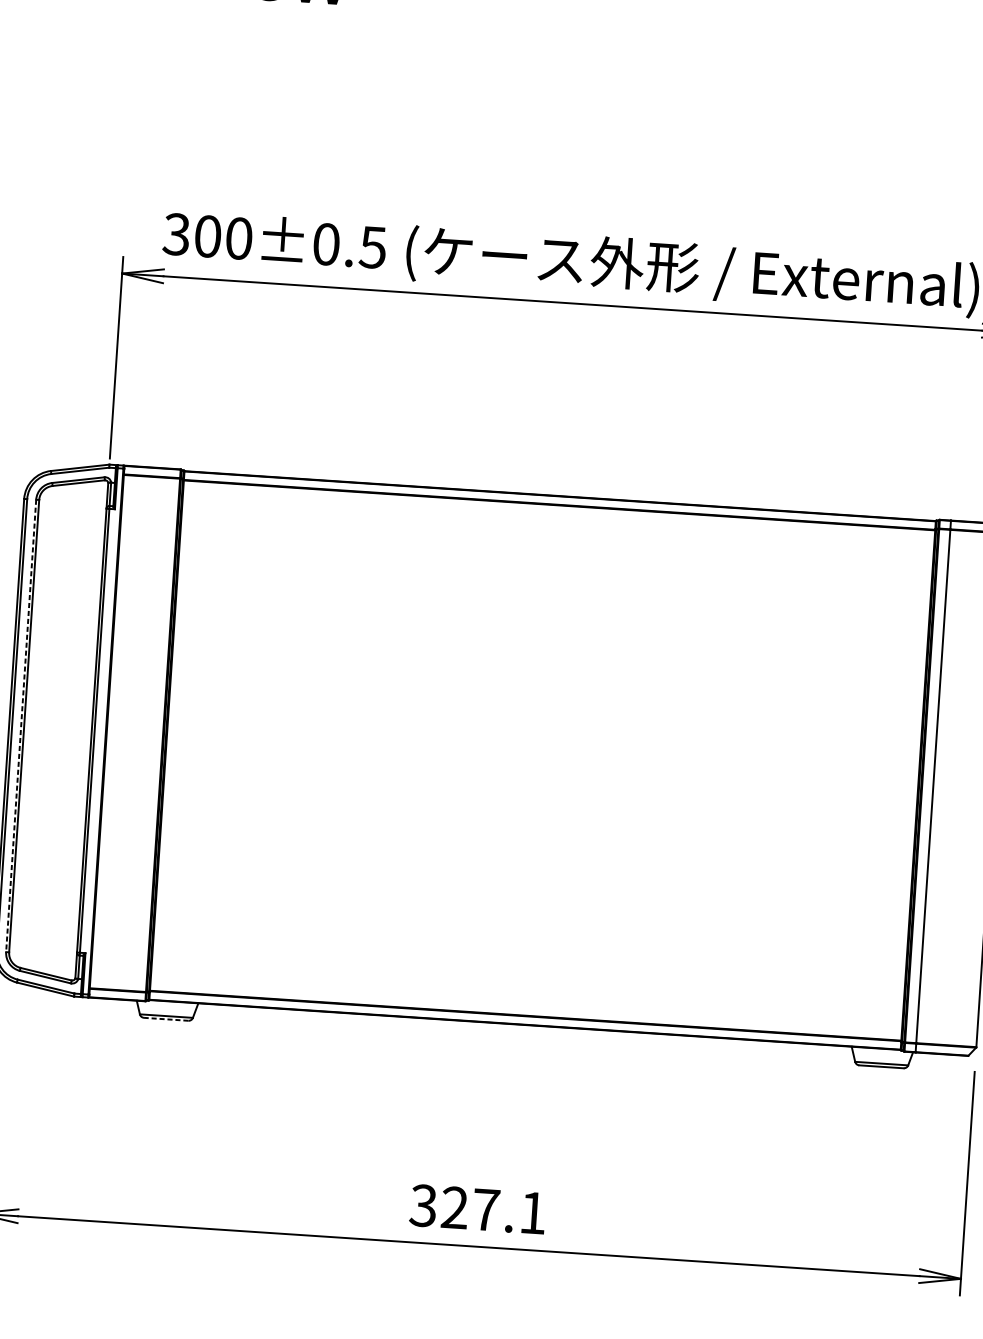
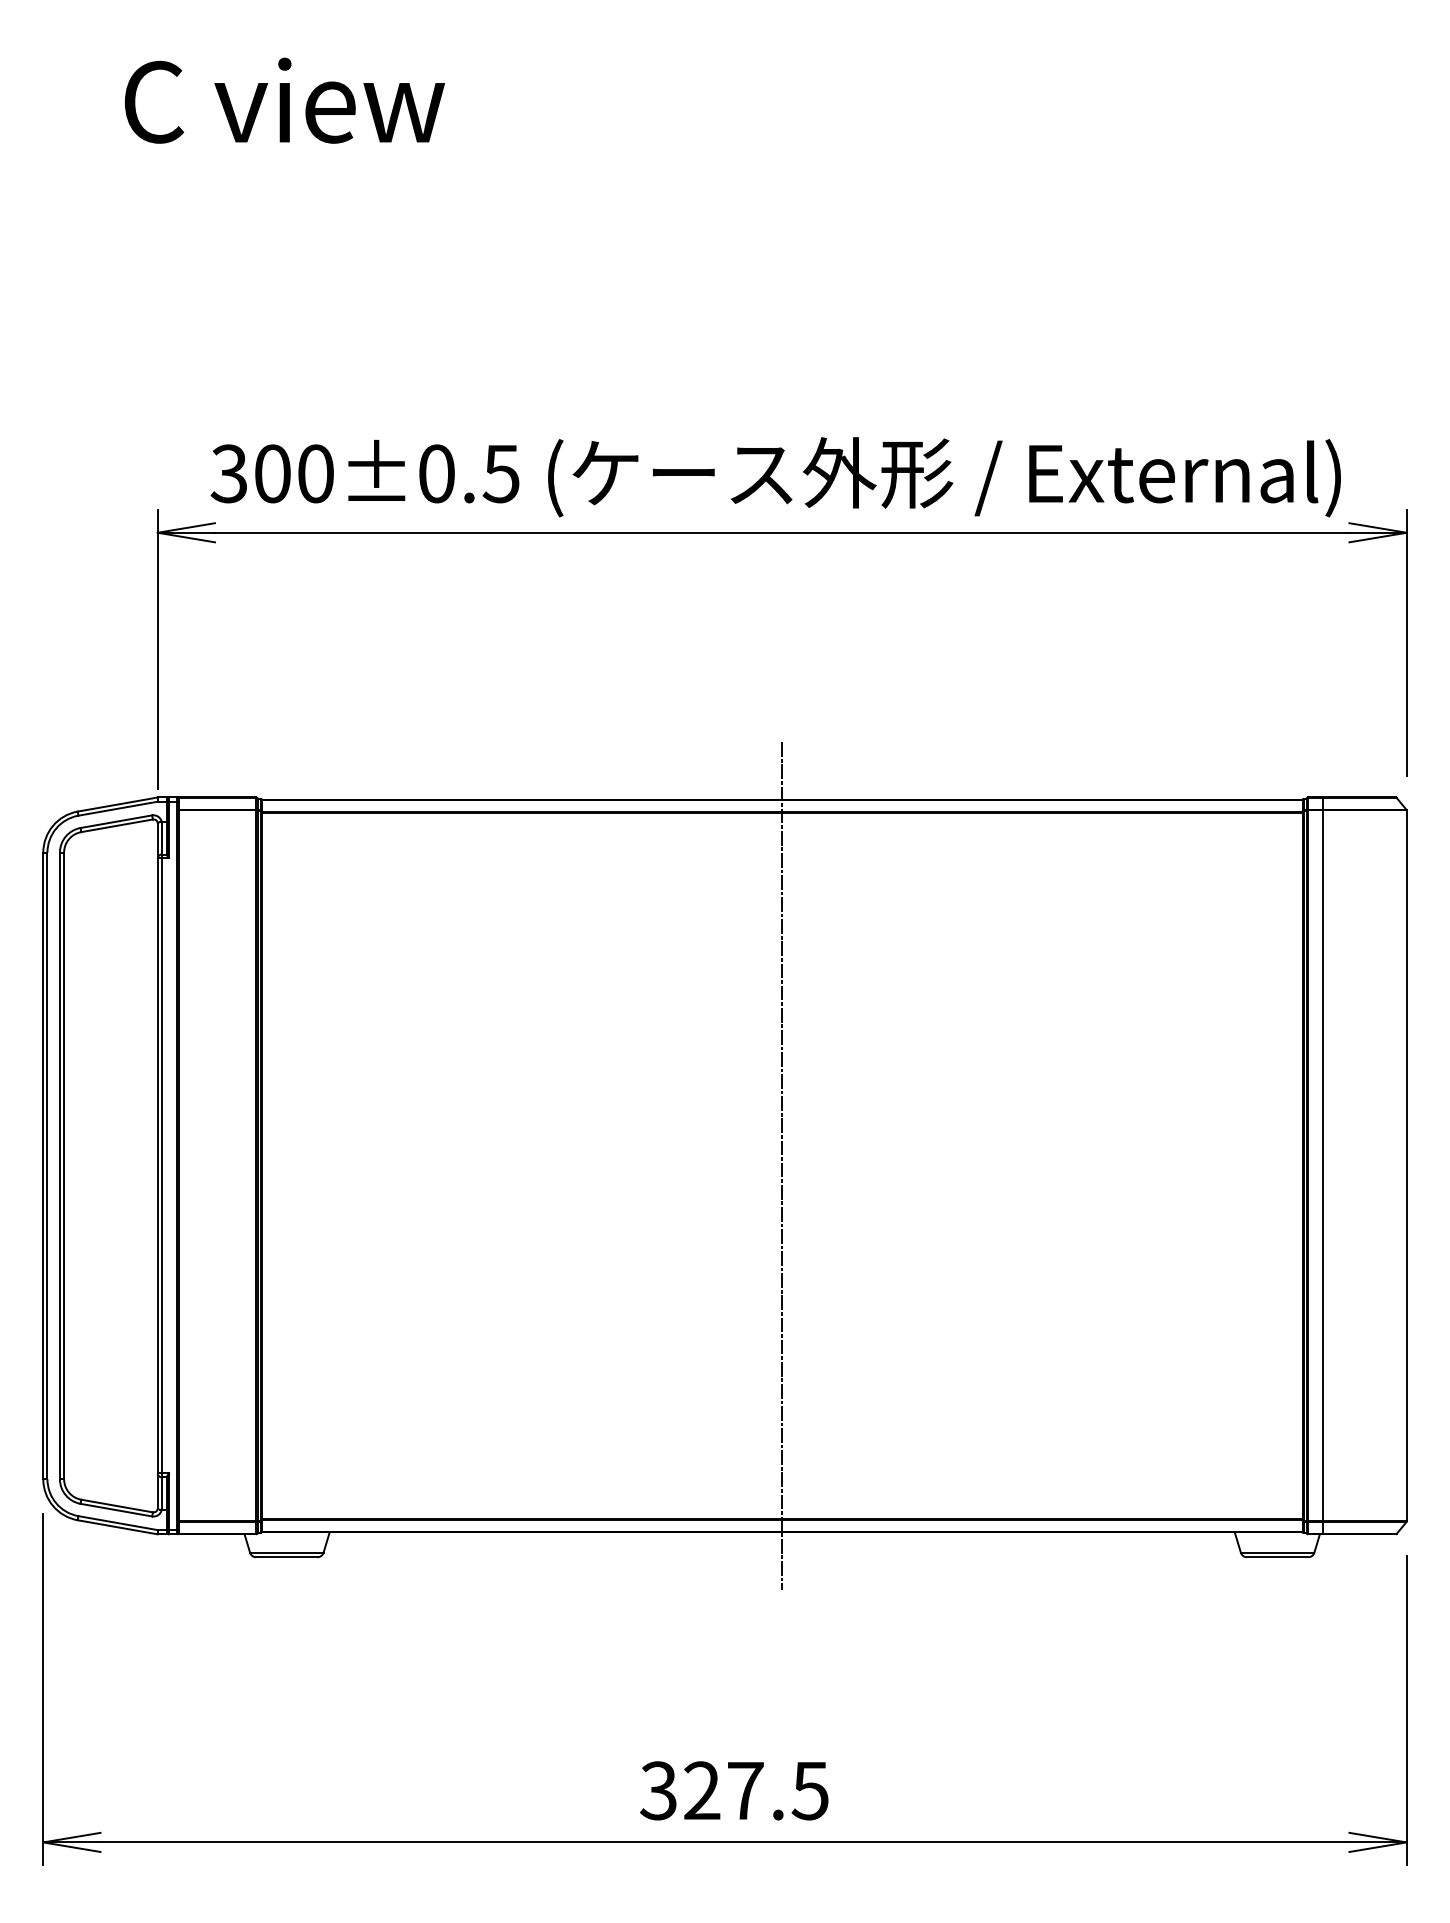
line: (20, 726) -> (59, 1166), dashed -> solid
line: (542, 760) -> (782, 1165), added
line: (165, 1019) -> (286, 1557), dashed -> solid
text: (532, 1213) -> (809, 1791), 327.1 -> 327.5

